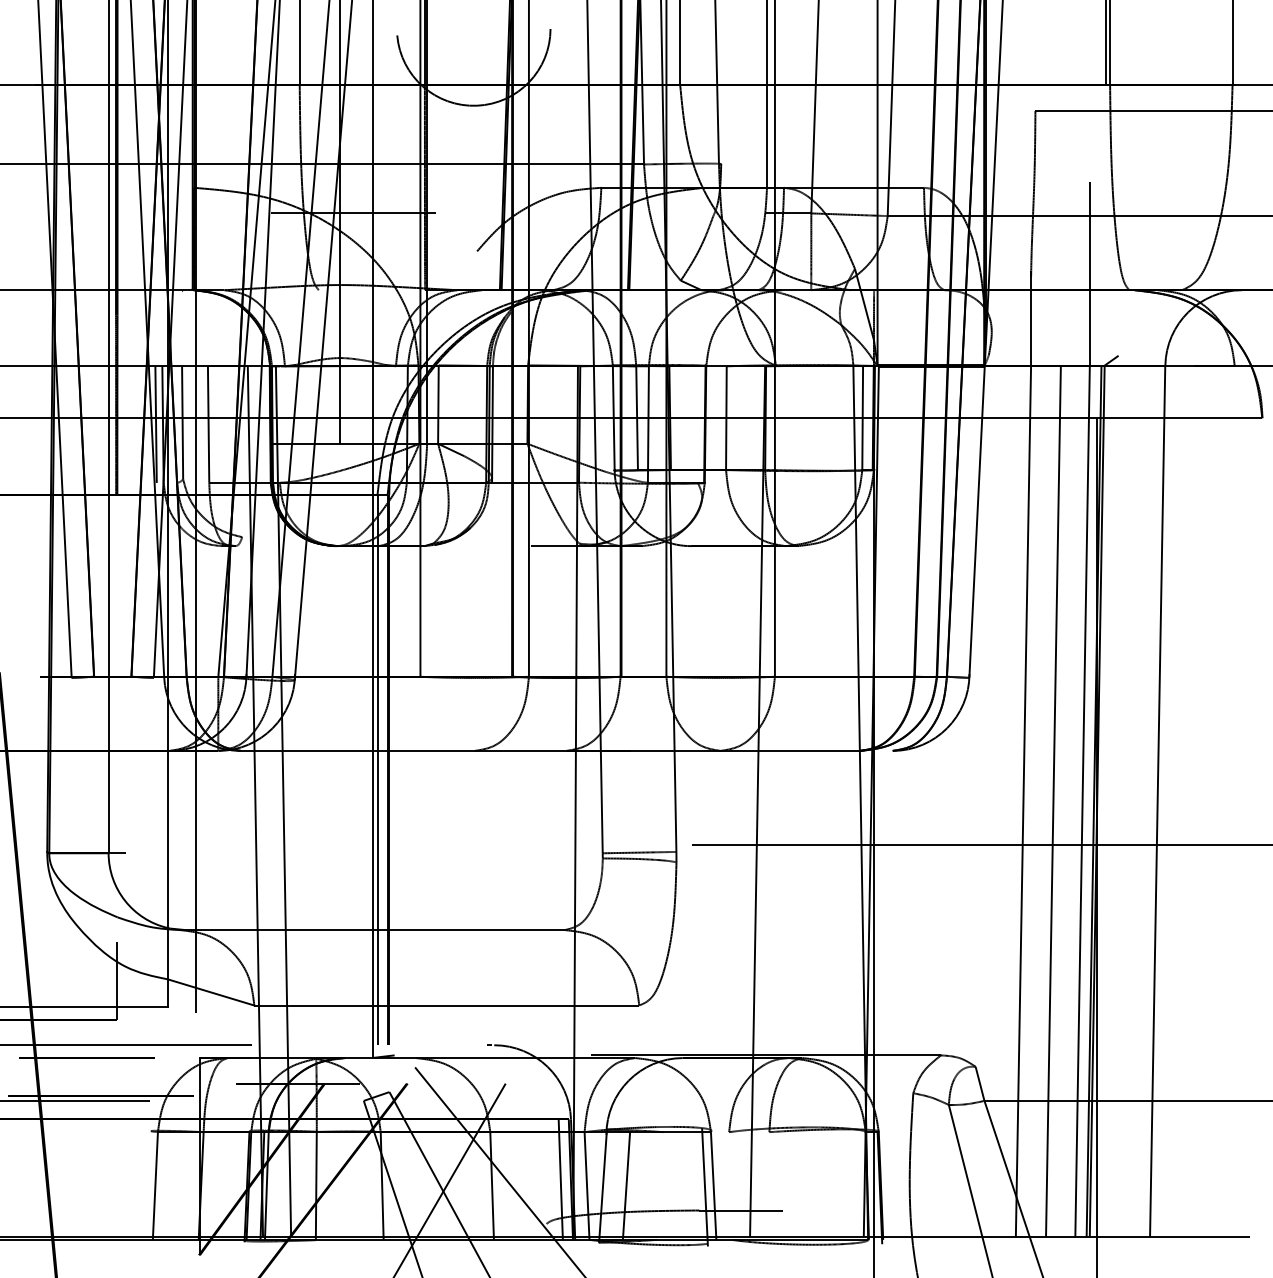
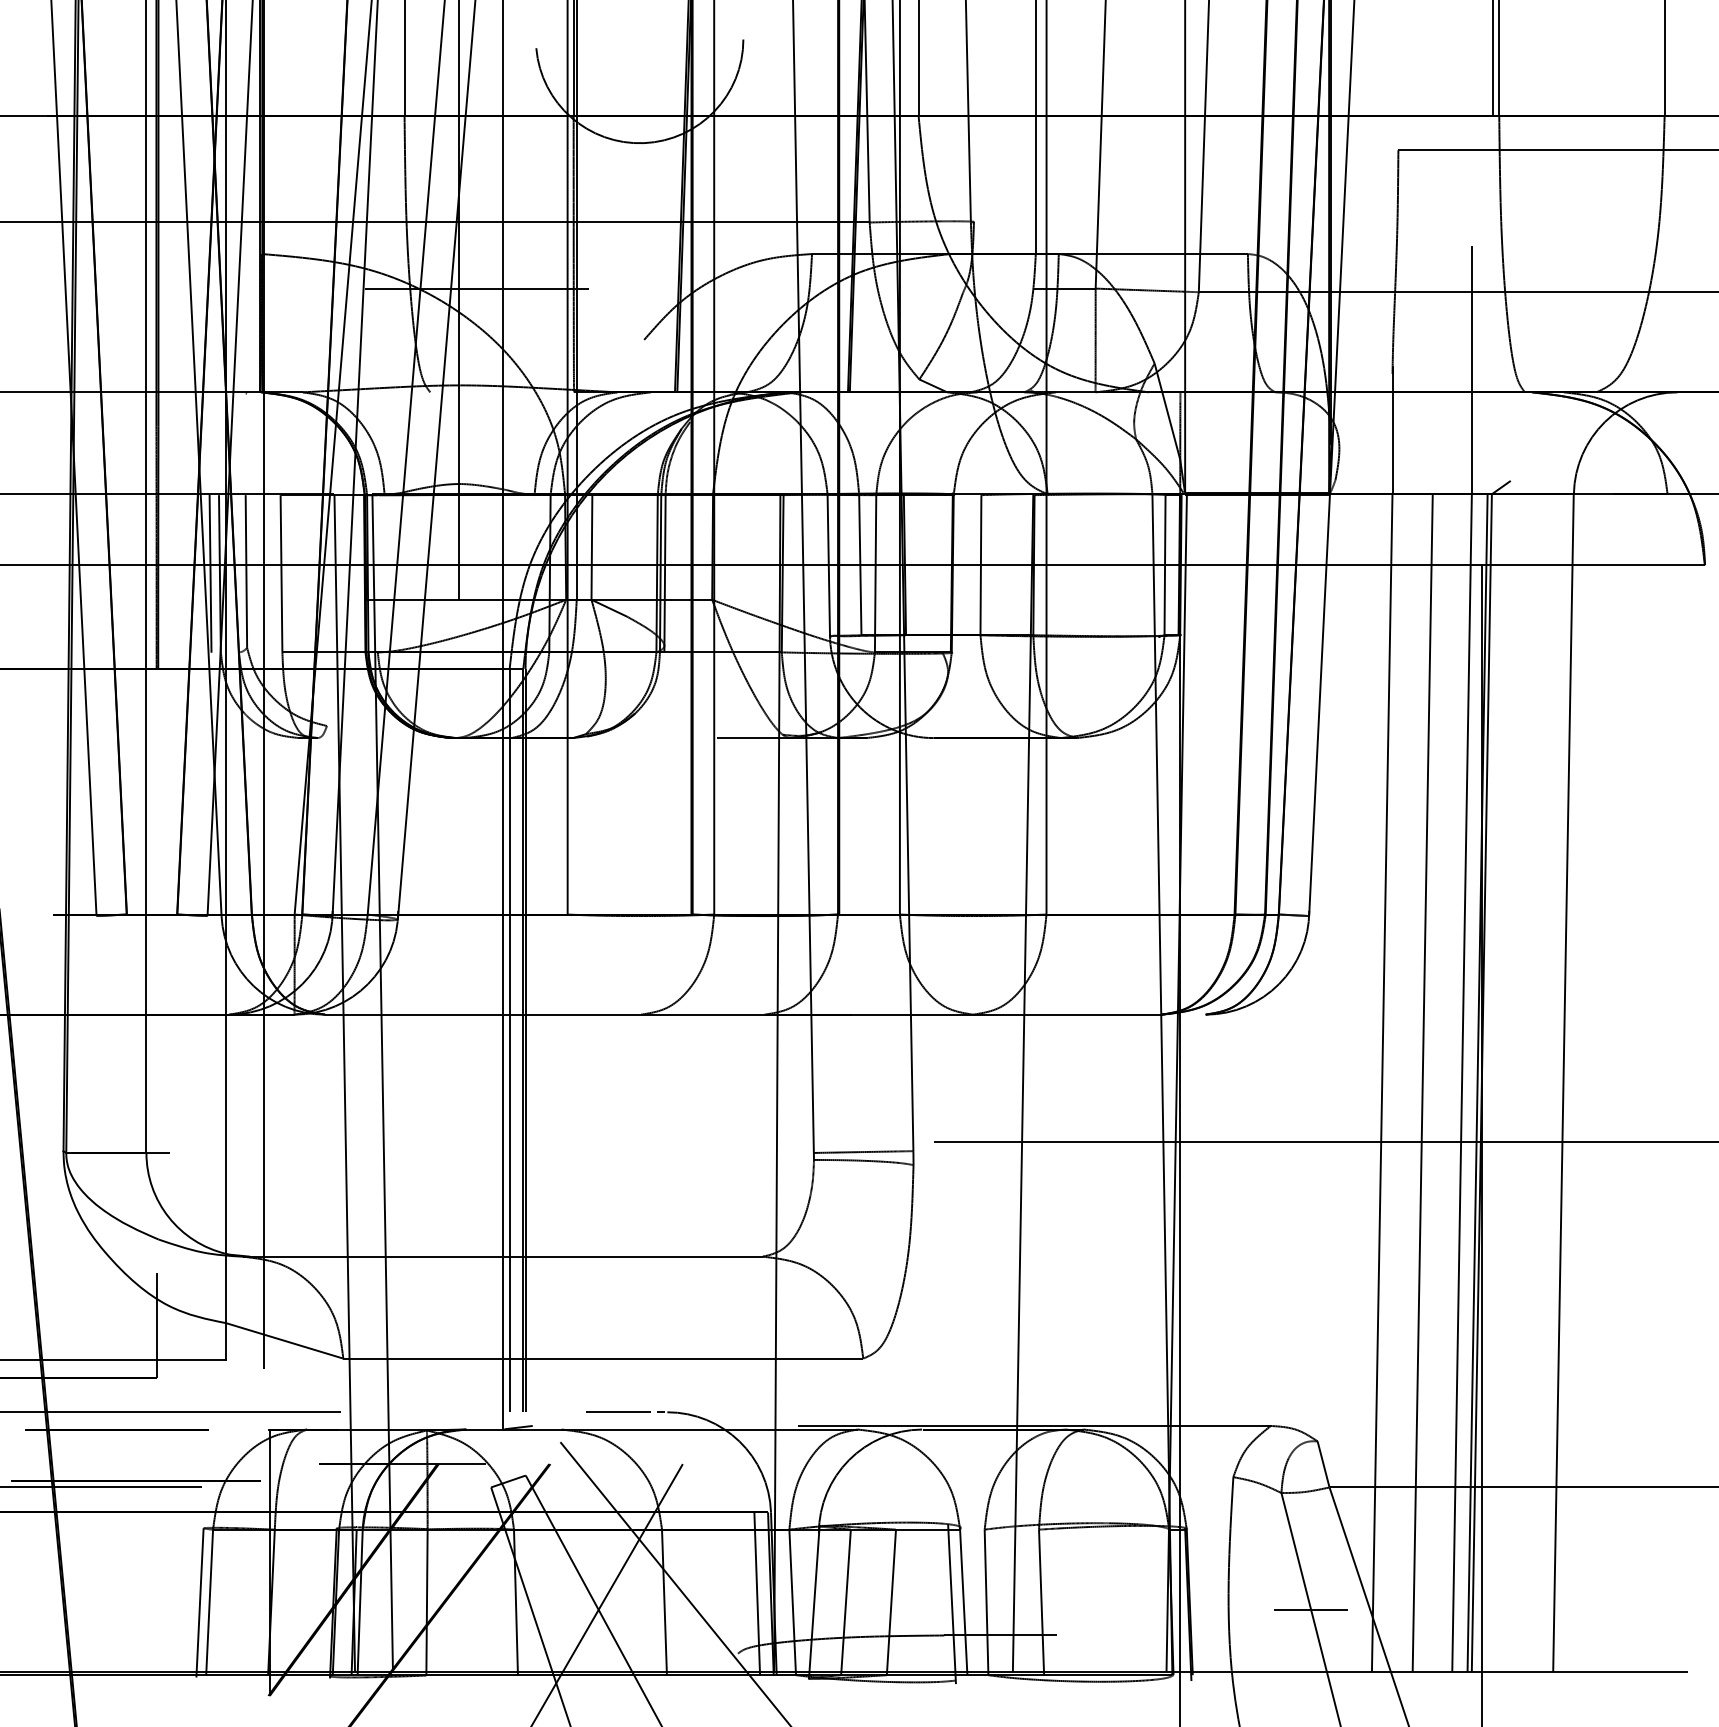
line: (458, 1045) -> (618, 1412), added
line: (147, 1186) -> (199, 1602), added
line: (659, 1186) -> (890, 1602), added
line: (730, 1186) -> (986, 1602), added
line: (771, 1186) -> (1041, 1602), added
line: (970, 1191) -> (1310, 1609), added

